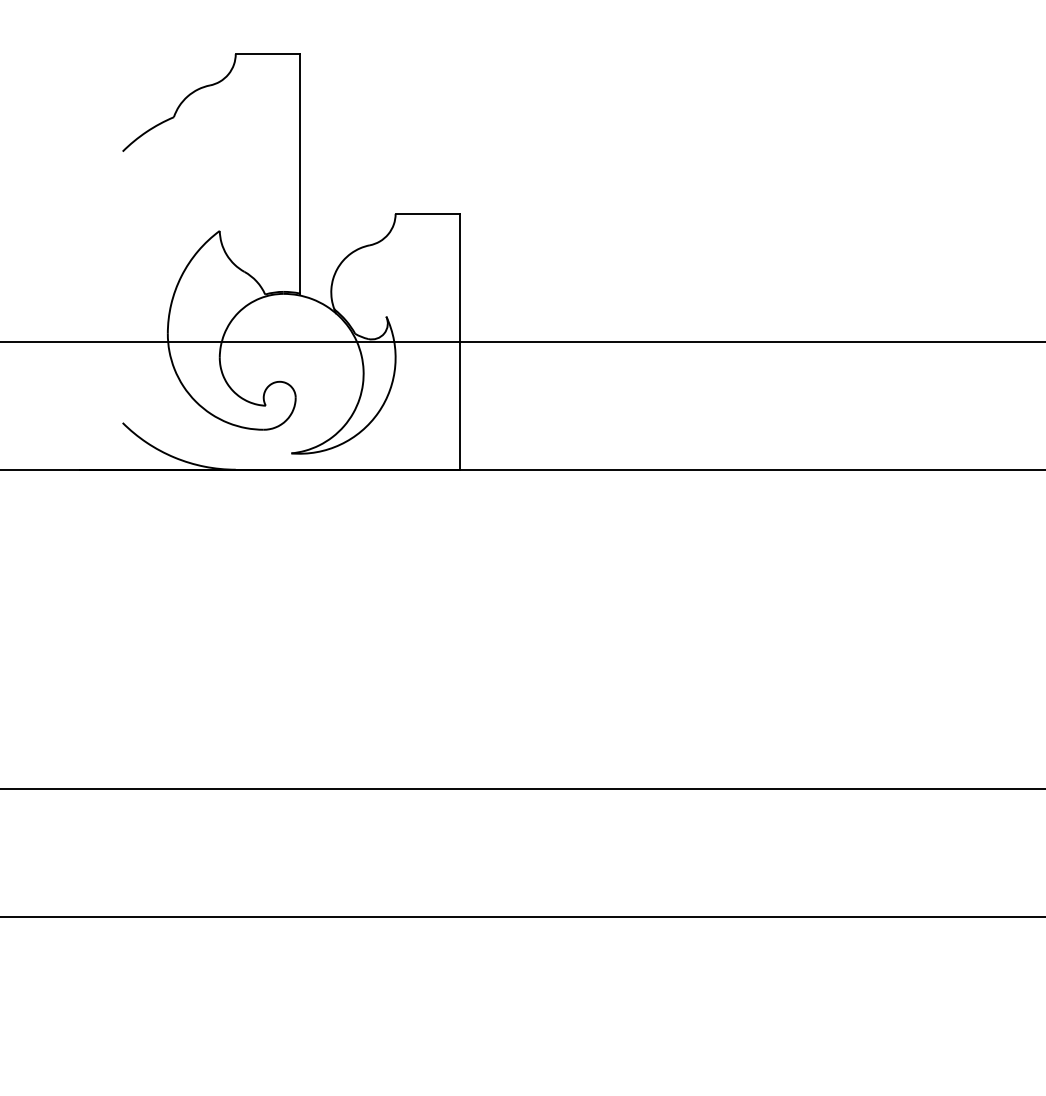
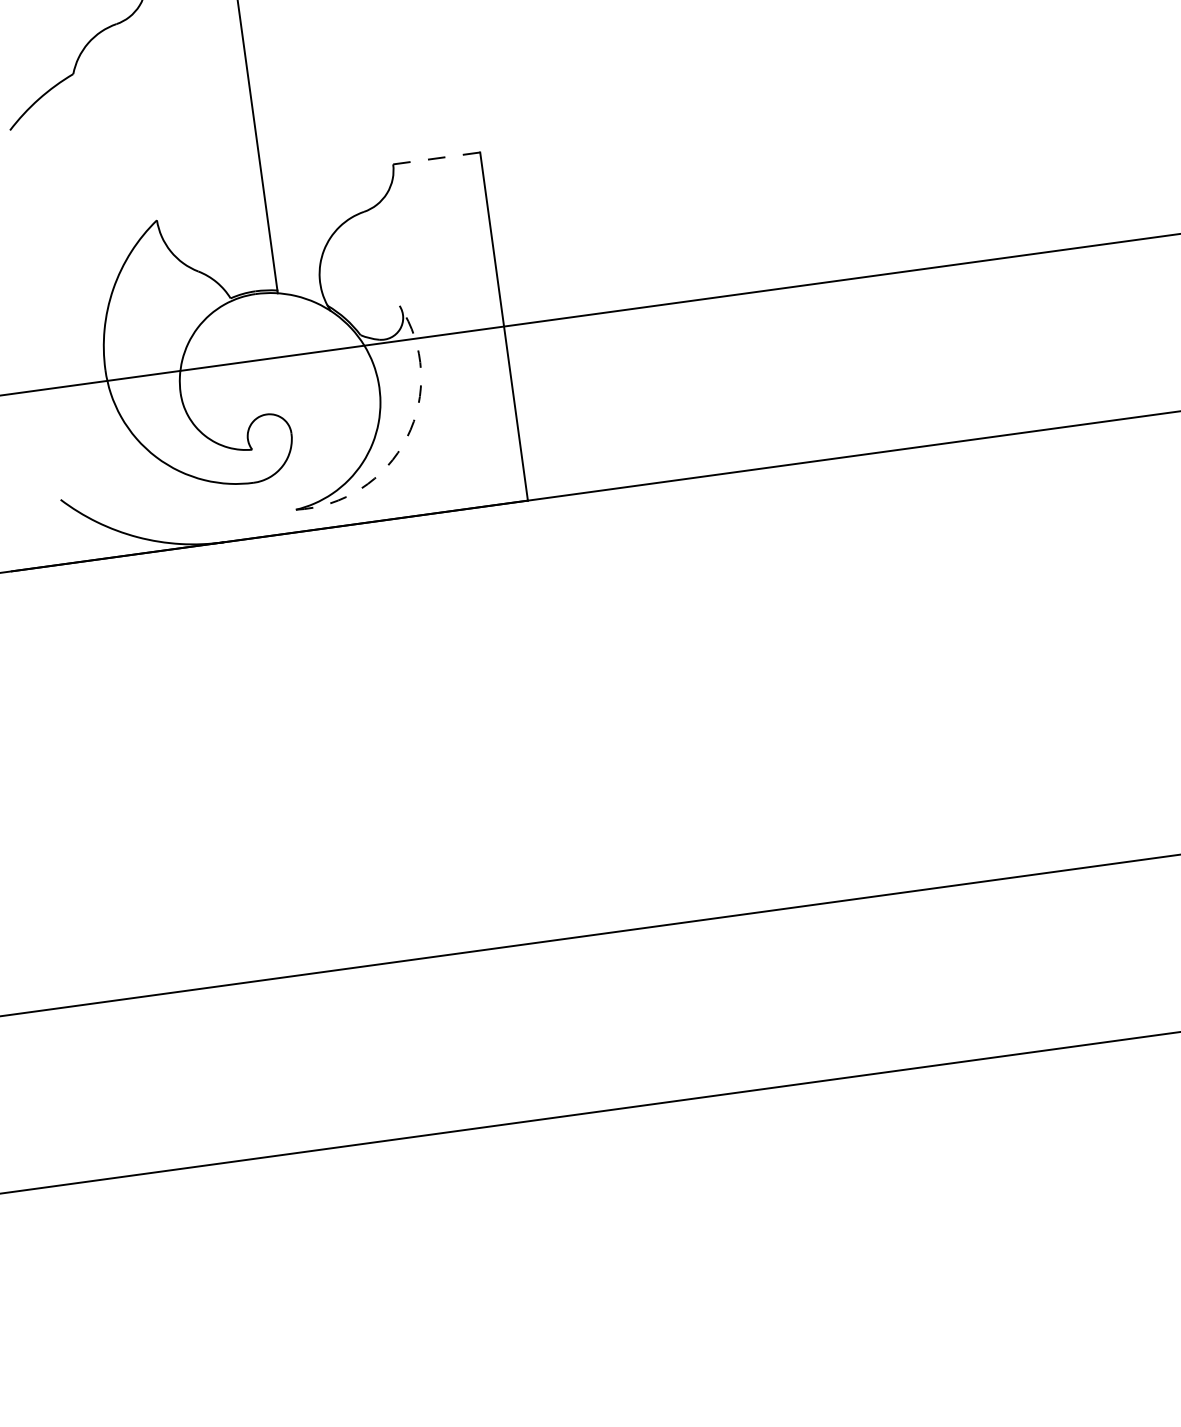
line: (427, 213) -> (436, 157), solid -> dashed
arc: (378, 412) -> (406, 437), solid -> dashed

